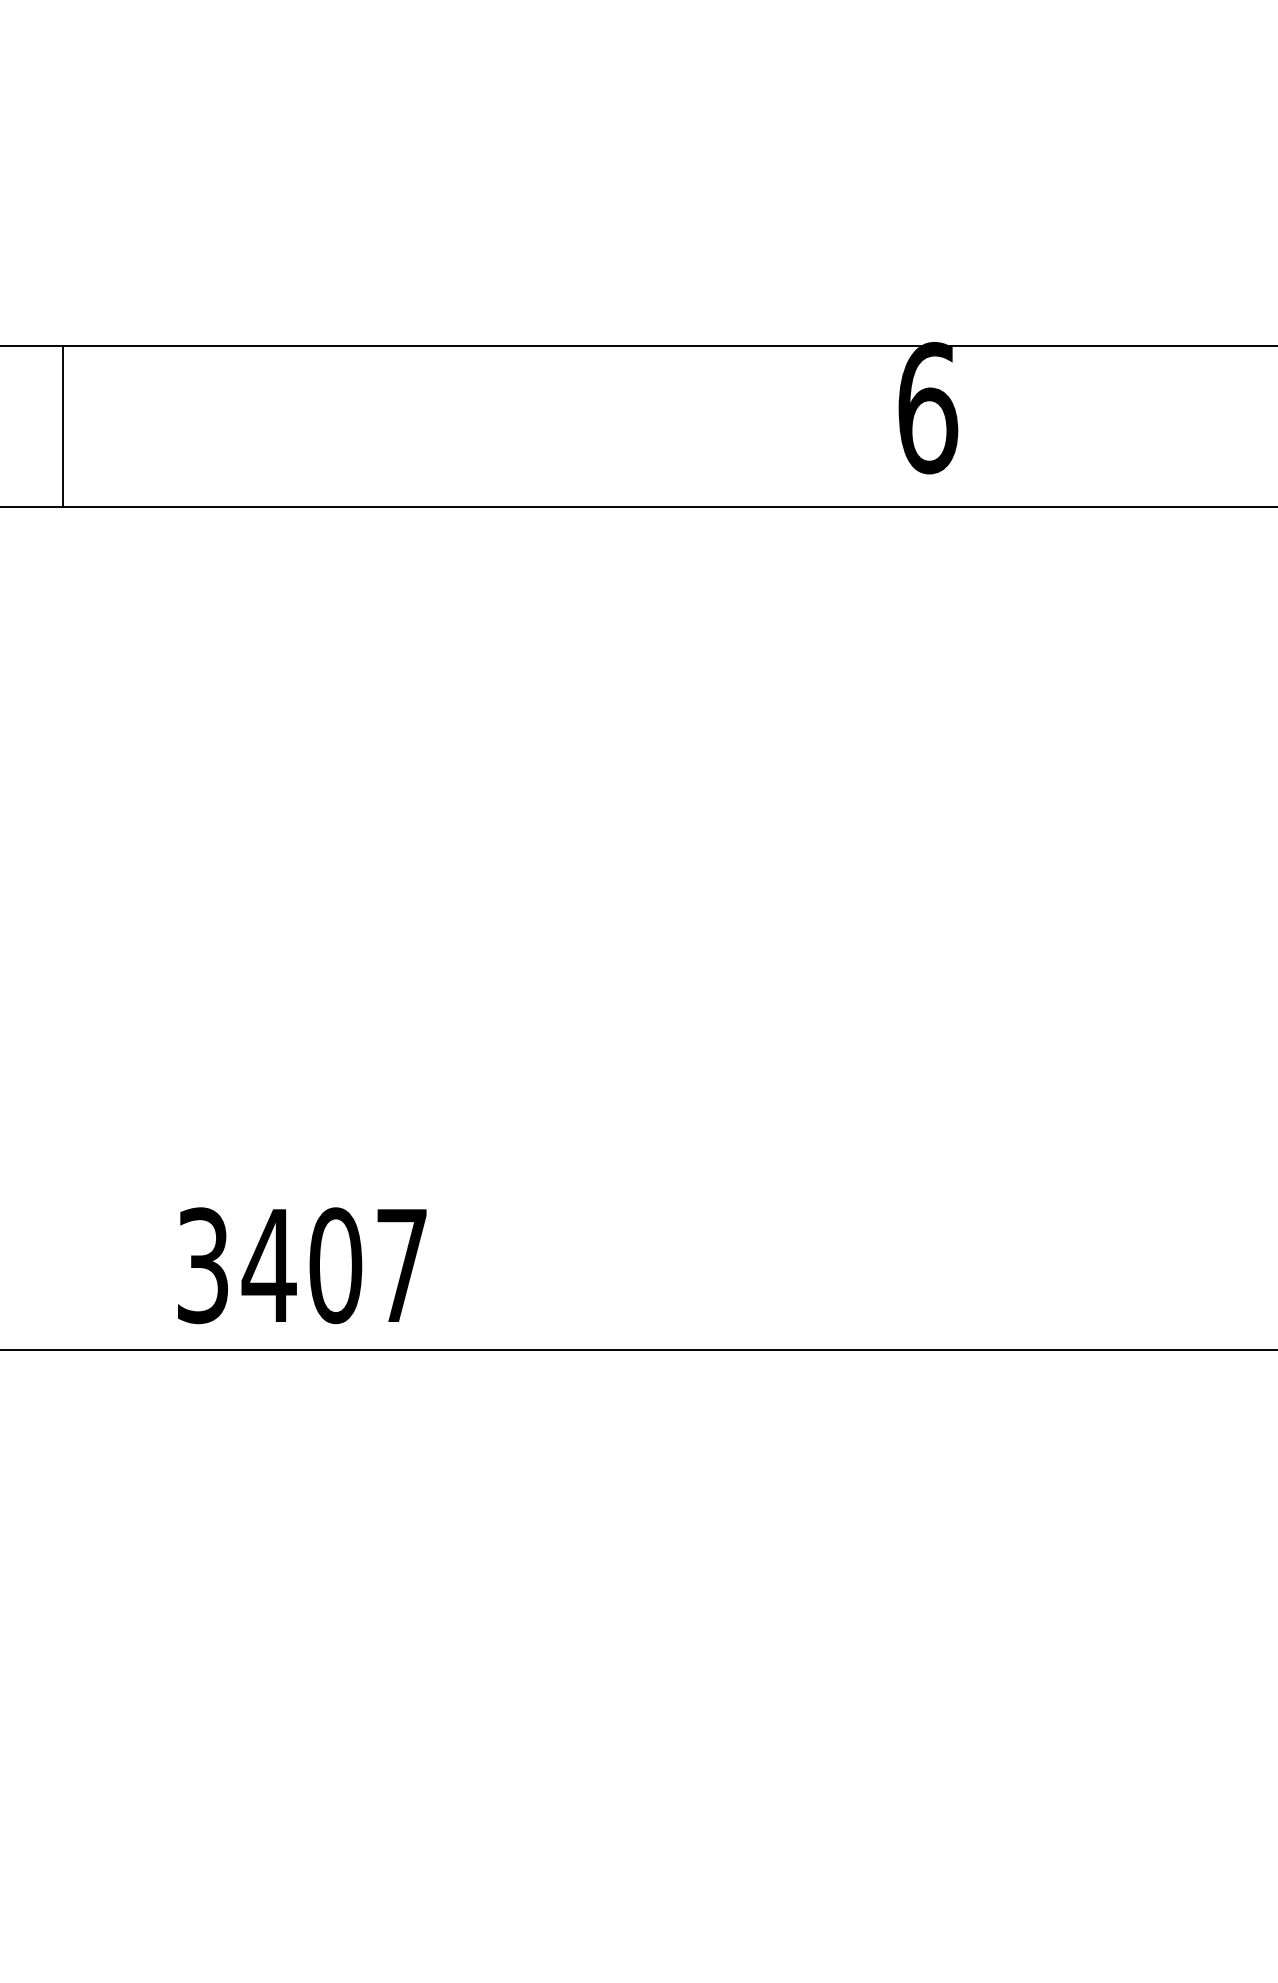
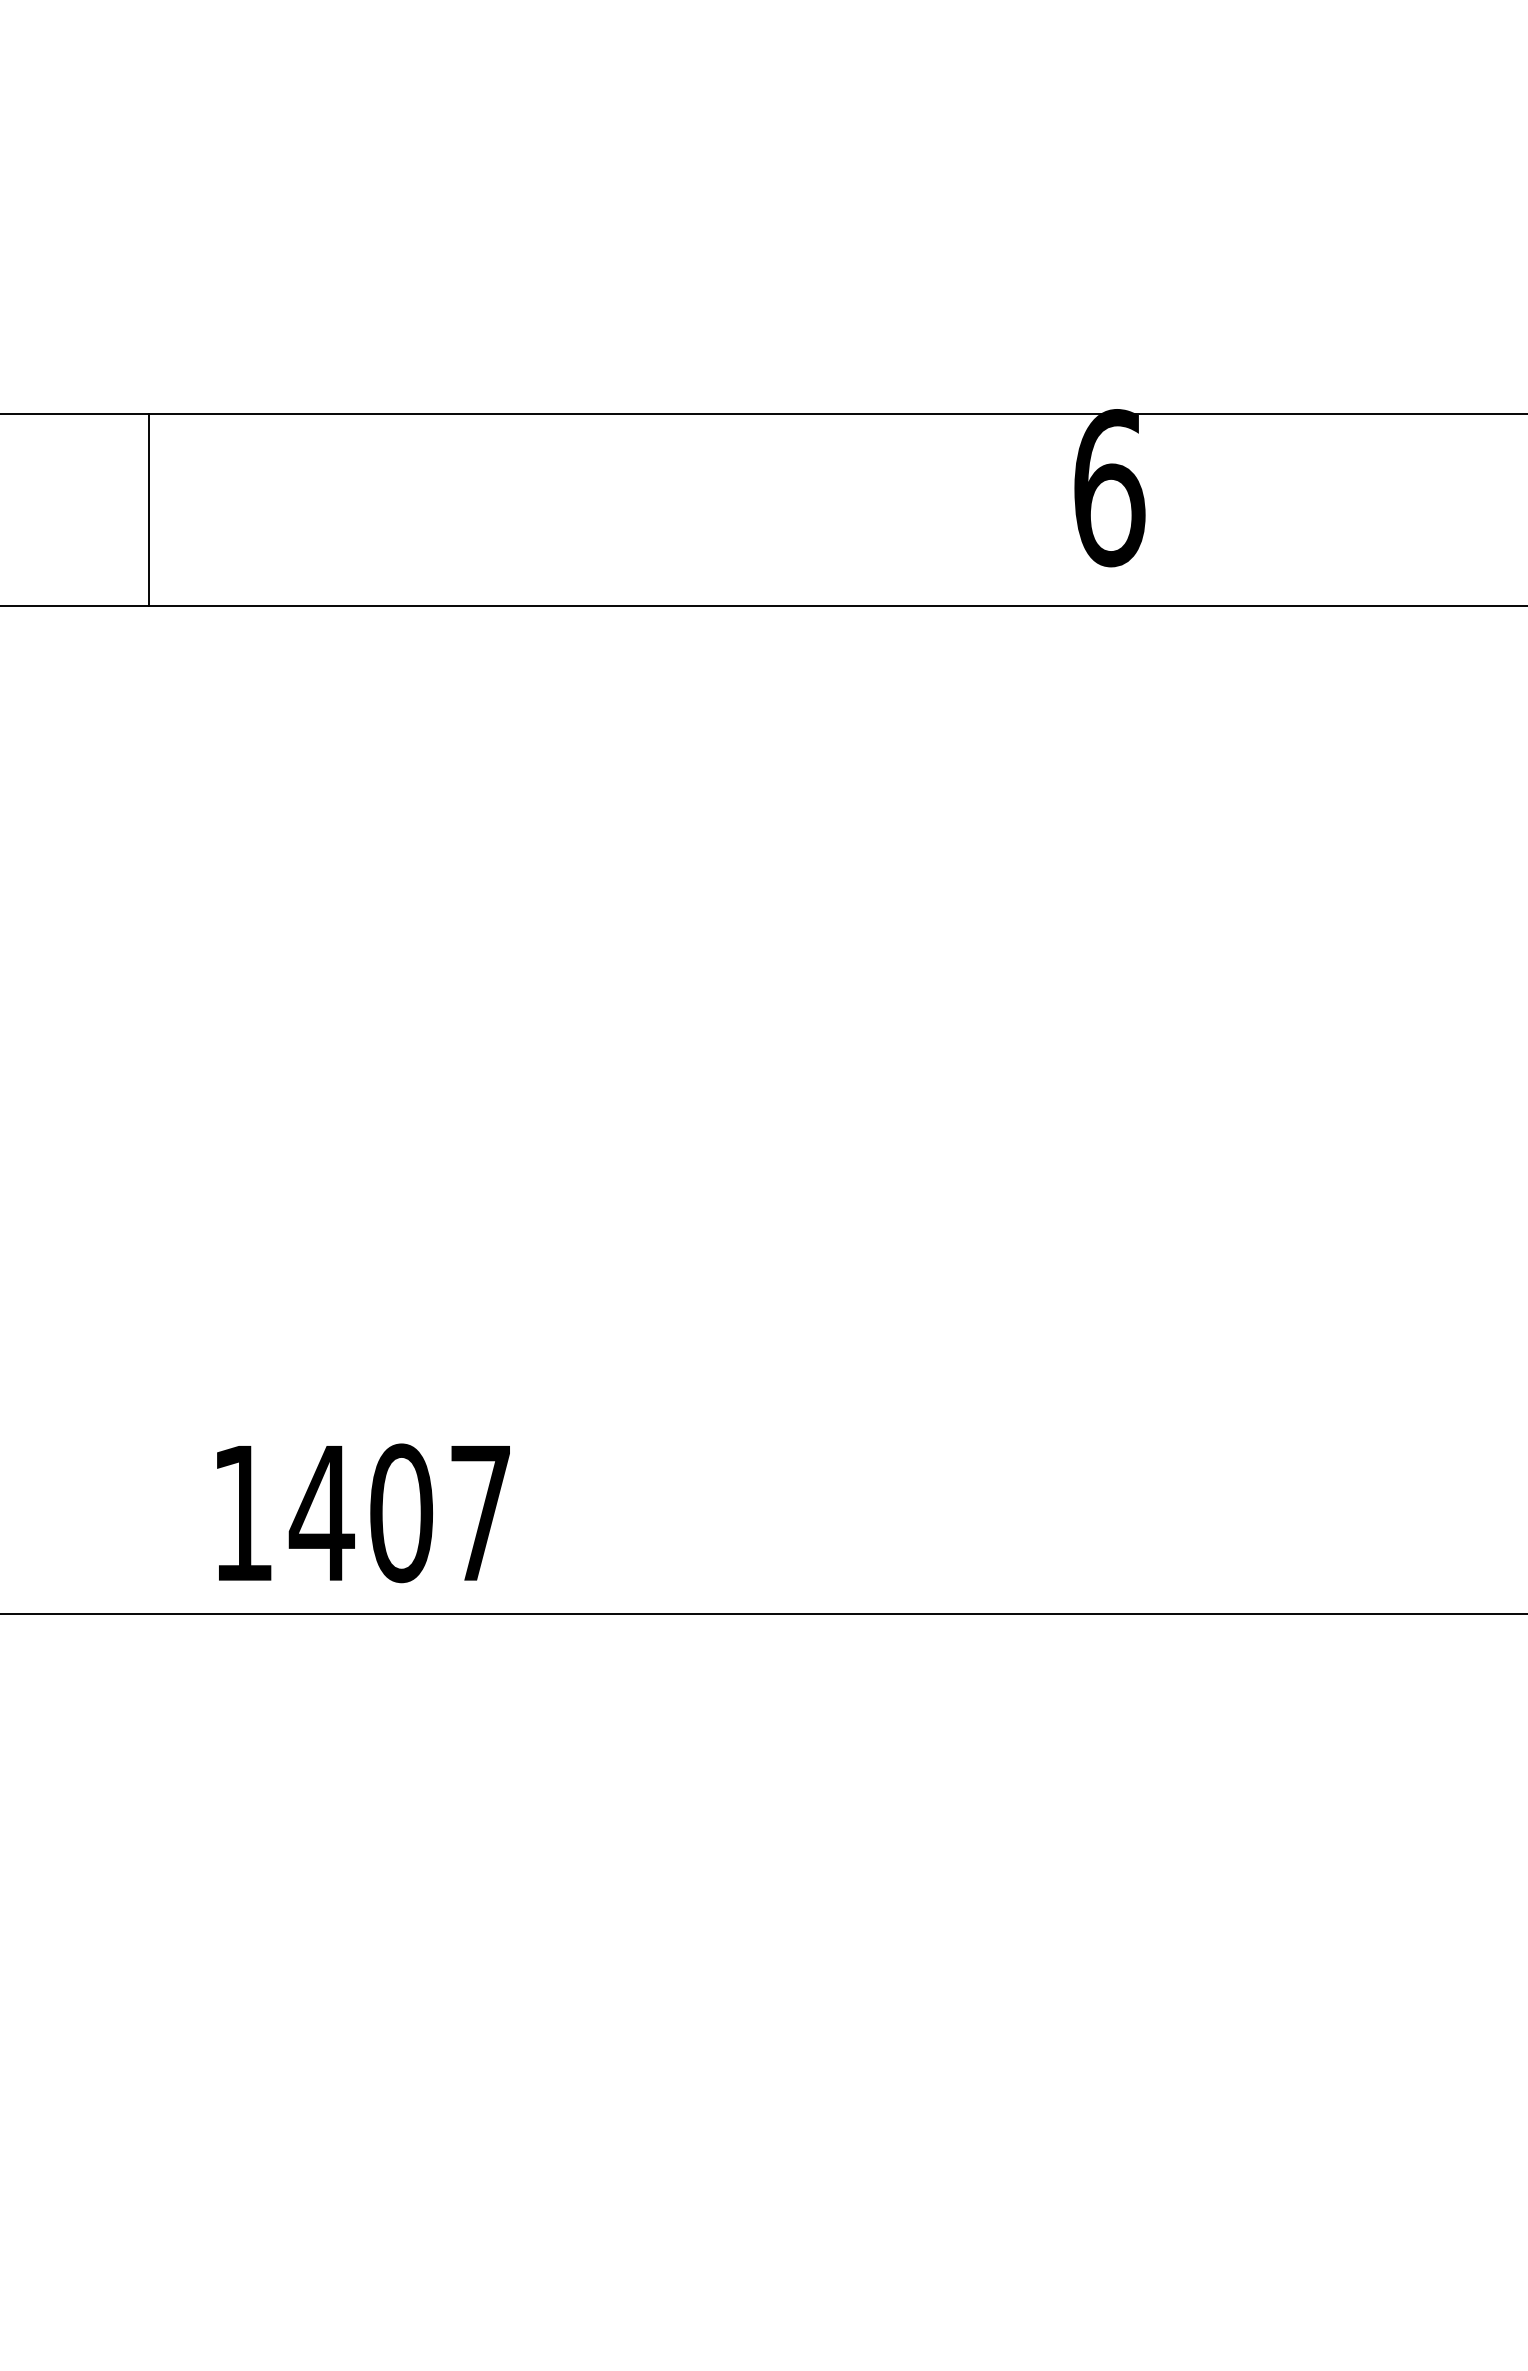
line: (62, 426) -> (148, 510), moved
text: (202, 1265) -> (242, 1513), 3407 -> 1407

